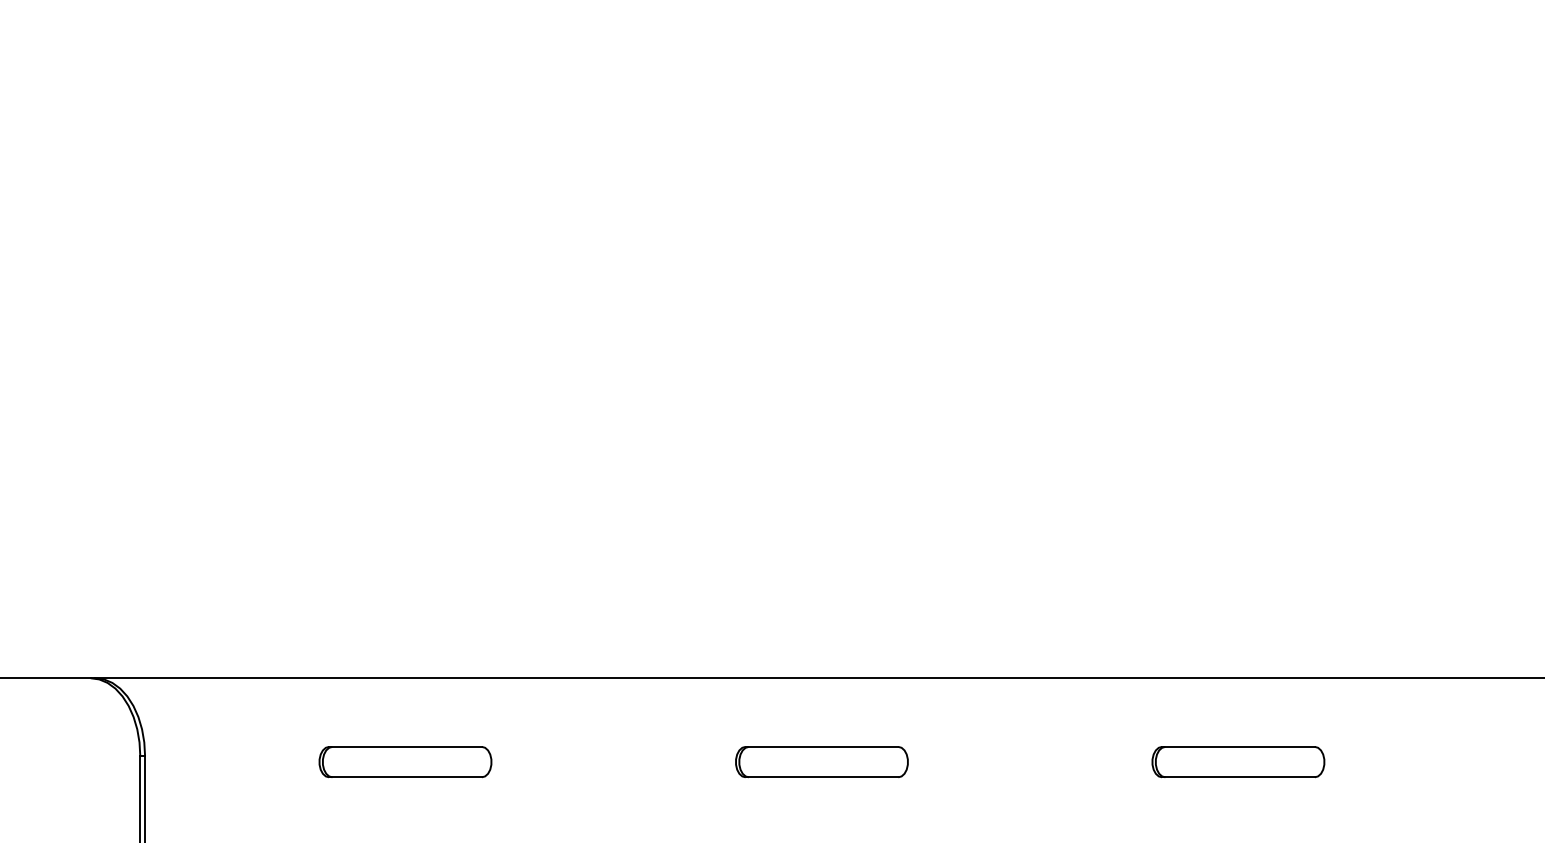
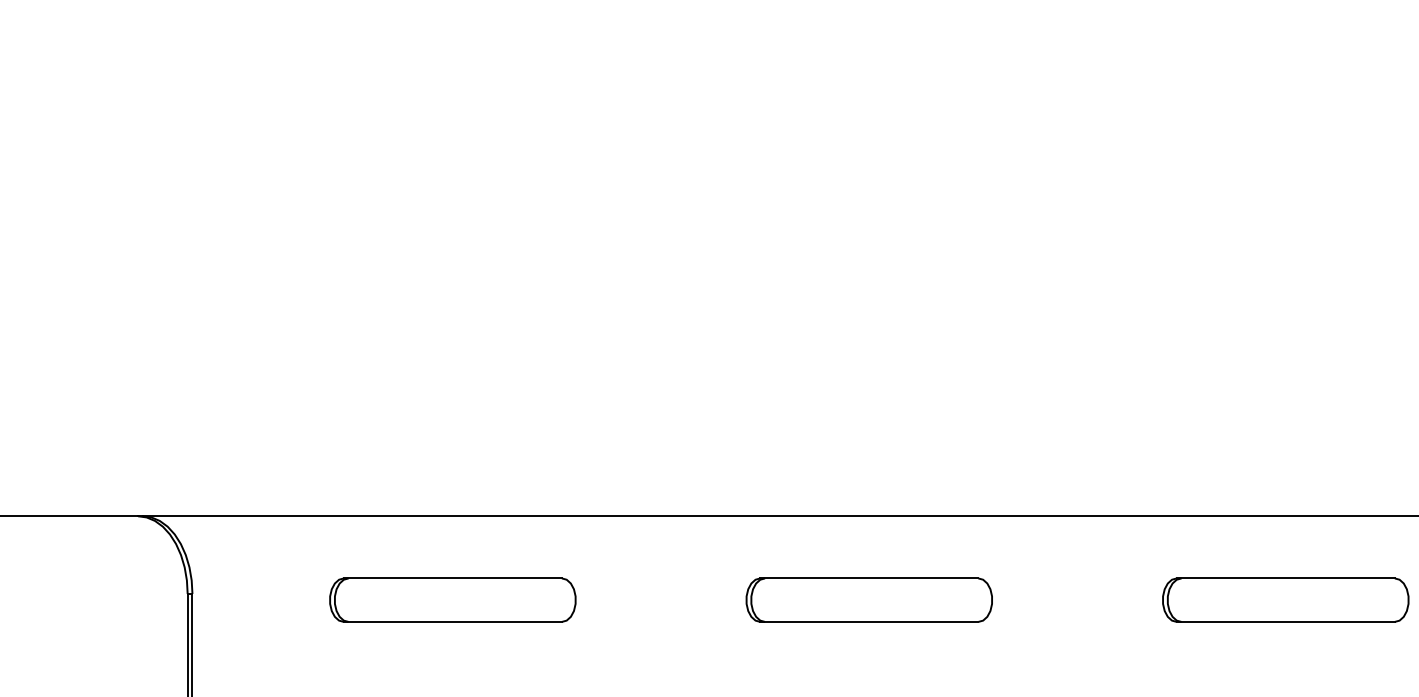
part: (405, 761) -> (452, 599), size x1.43
part: (821, 761) -> (868, 599), size x1.43
part: (1238, 761) -> (1285, 599), size x1.43

